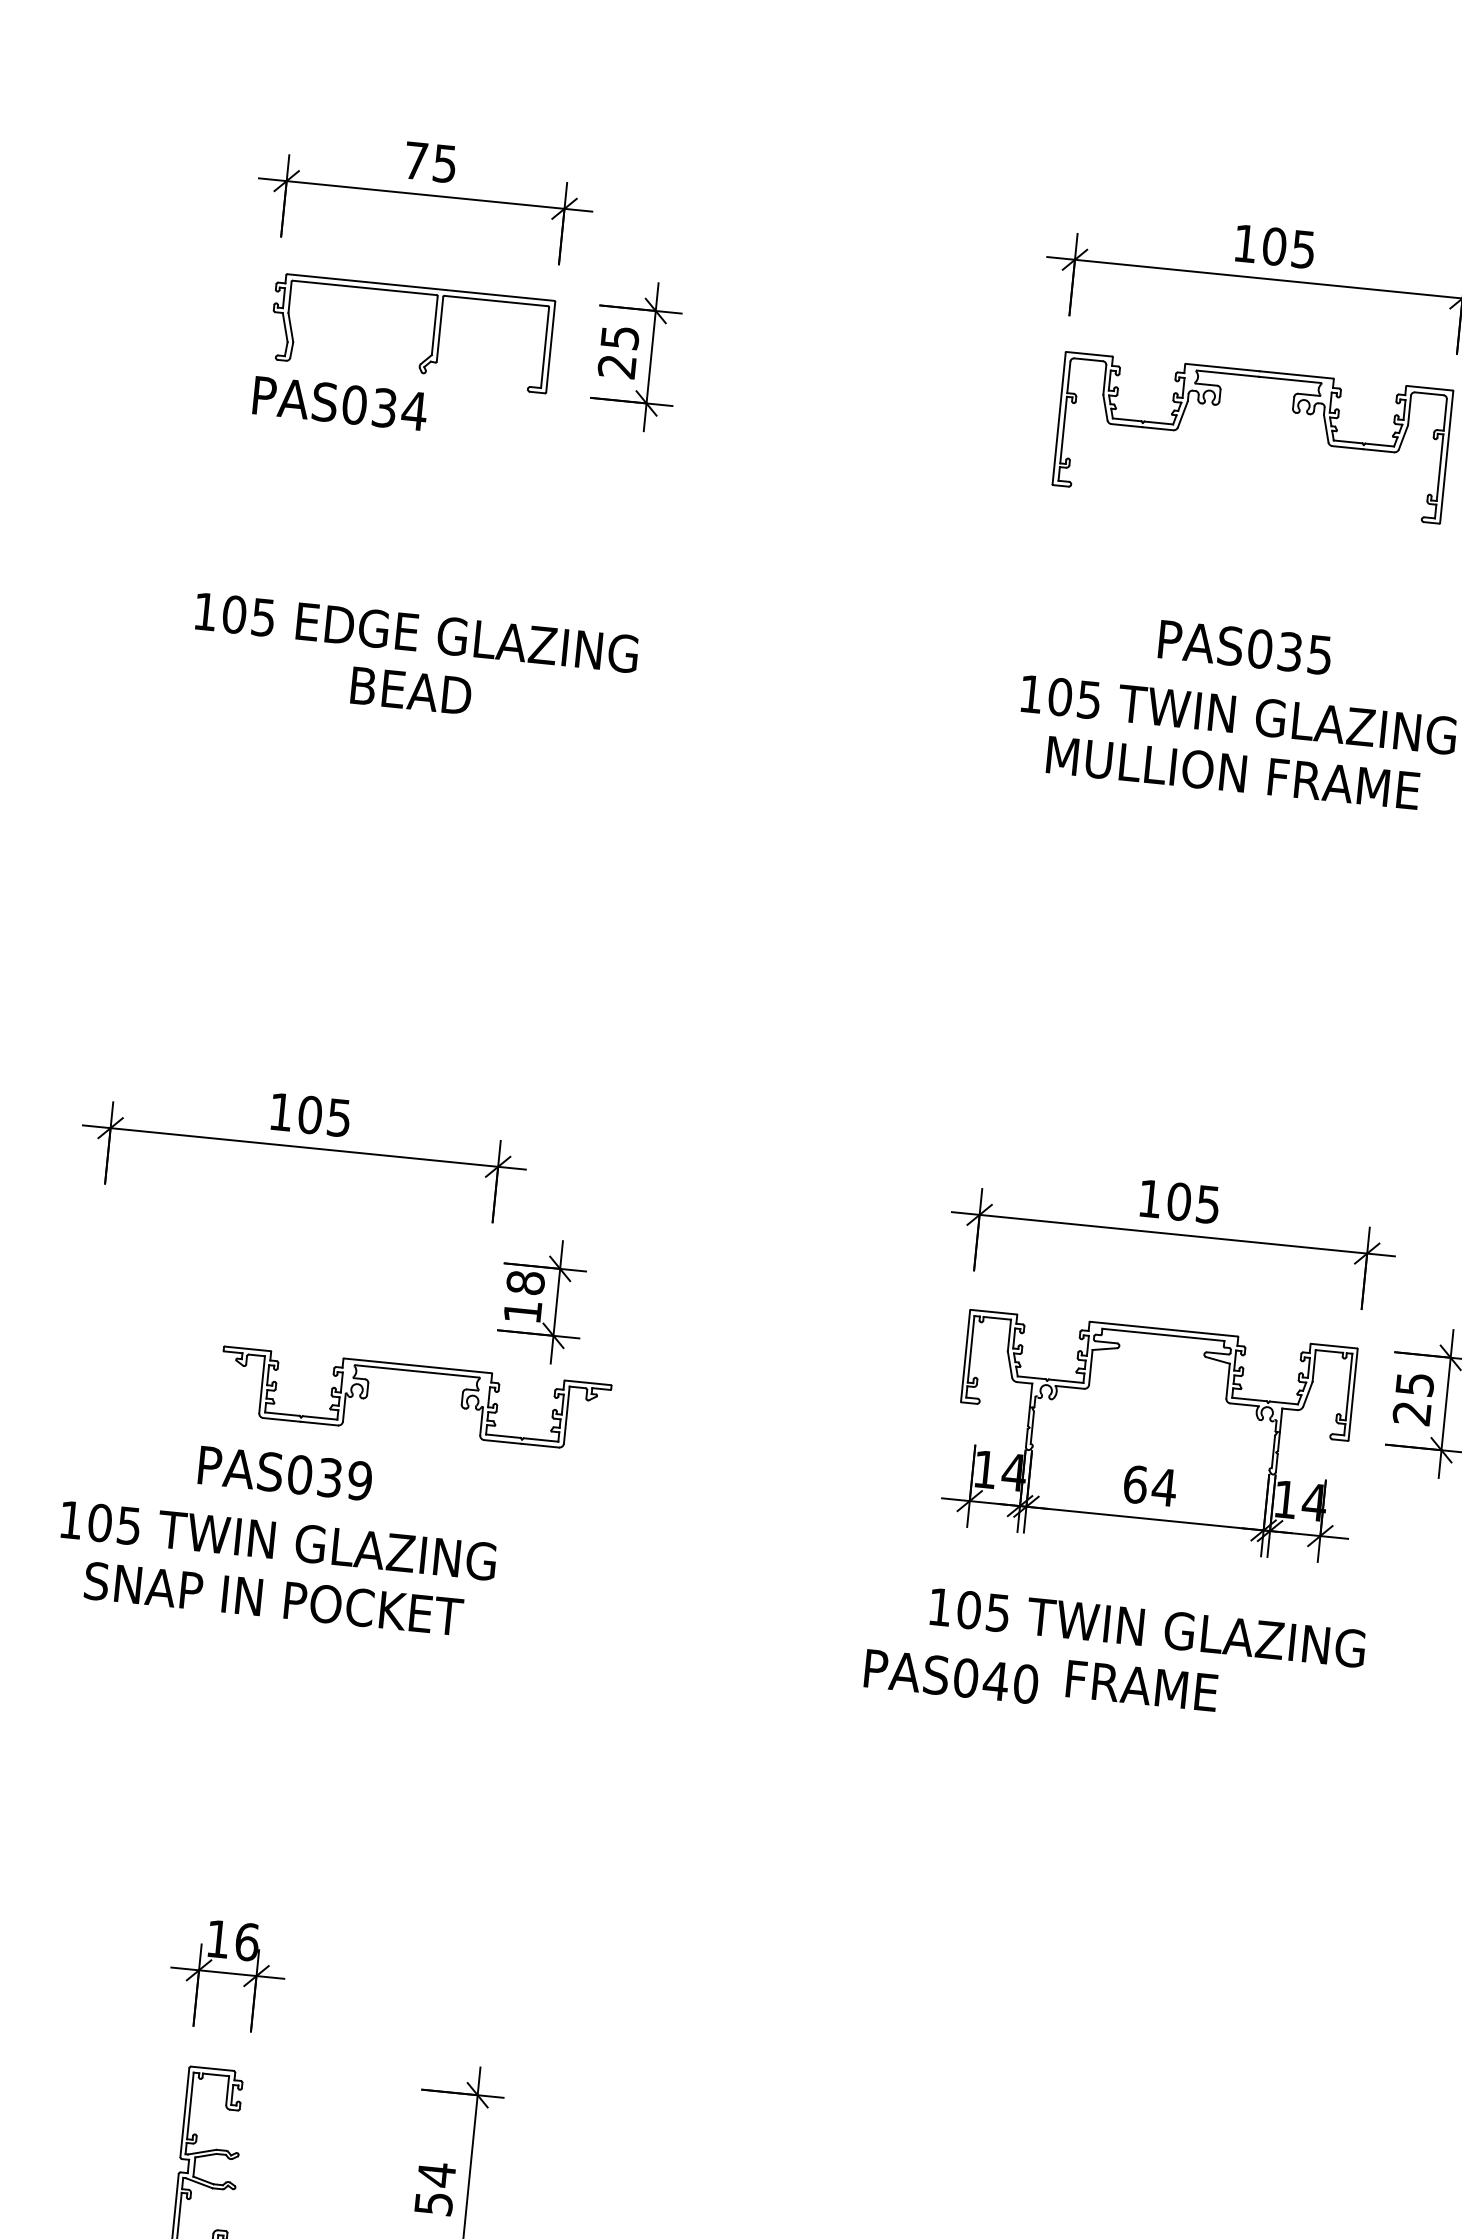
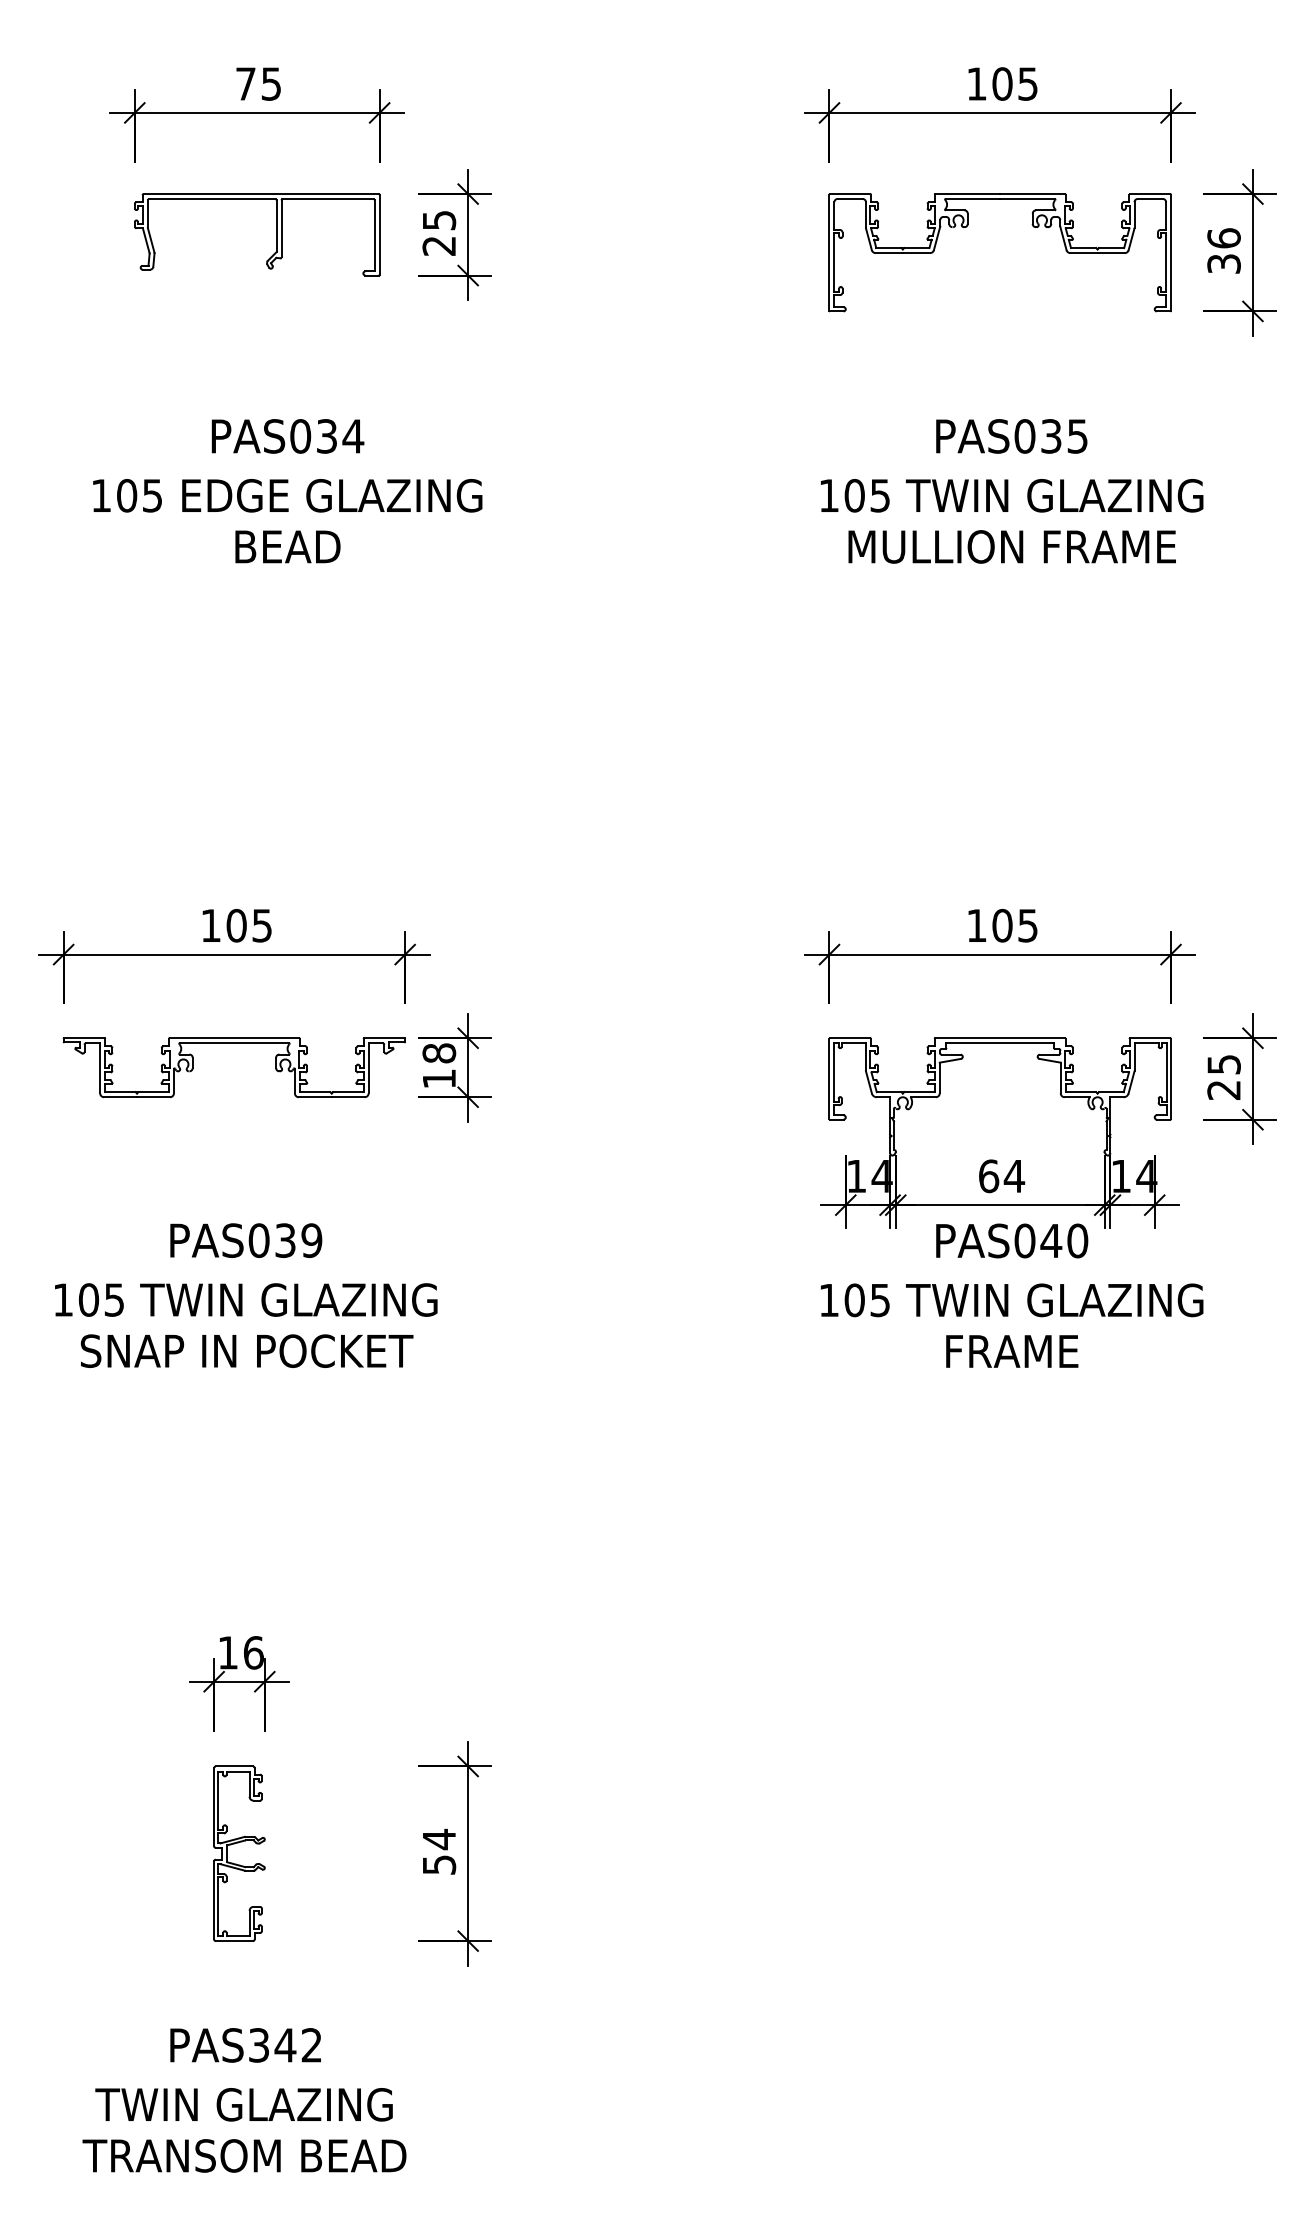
text: (339, 403) -> (287, 436), moved
part: (416, 1371) -> (233, 1043), moved
text: (951, 1676) -> (1012, 1240), moved

